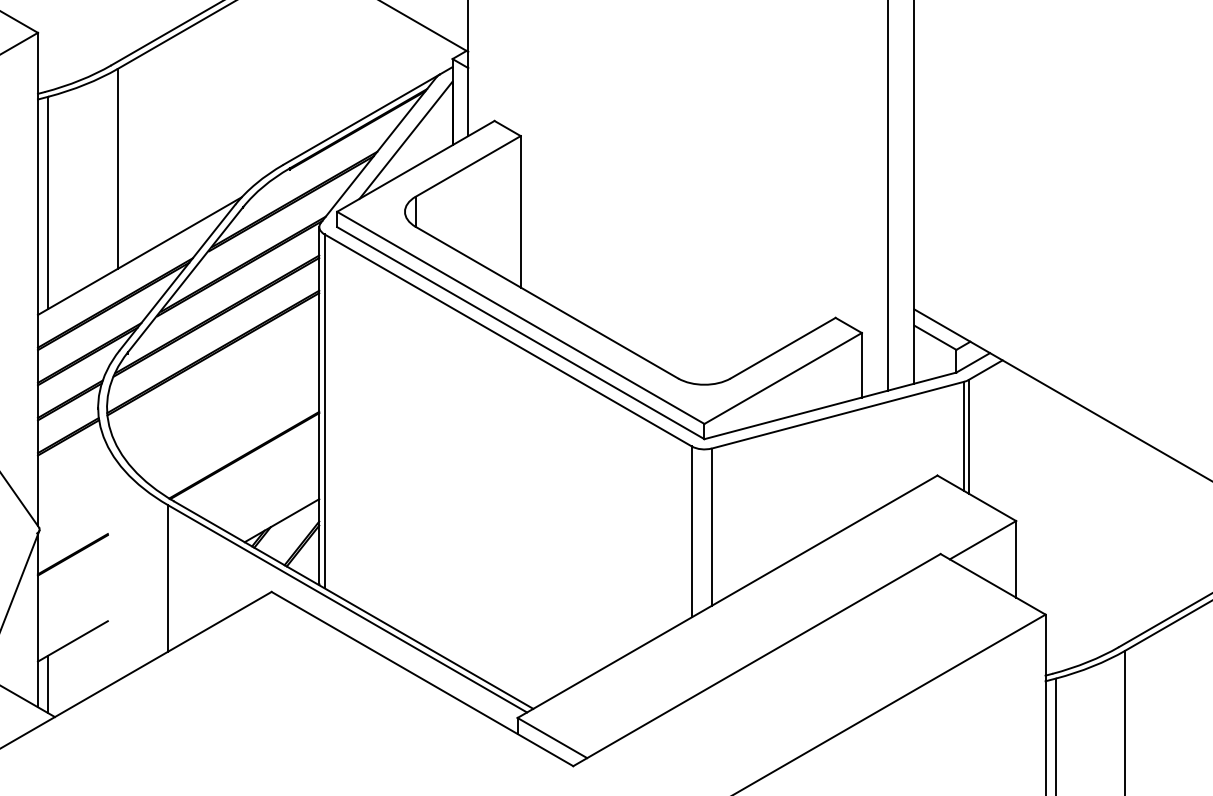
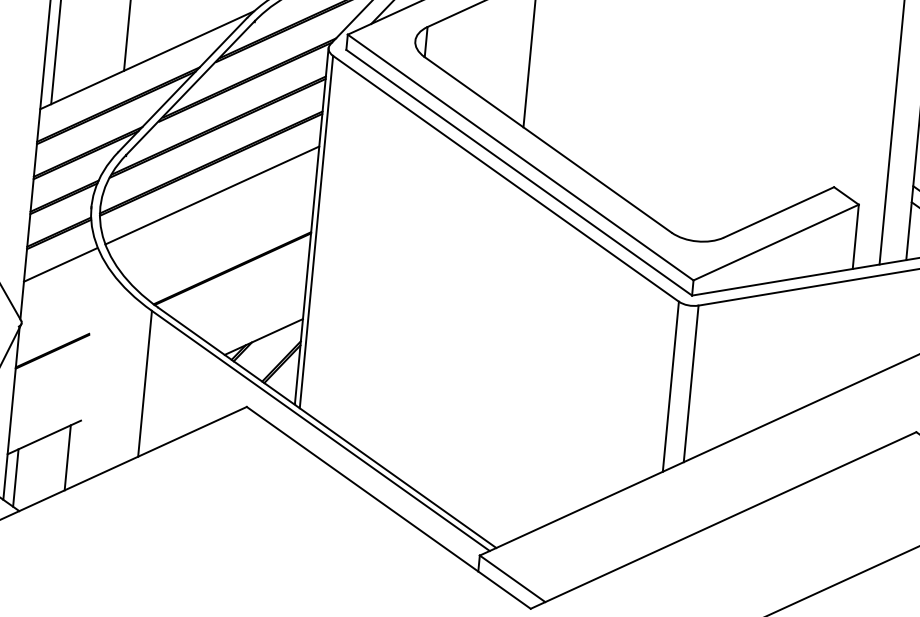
line: (217, 384) -> (212, 195), added
line: (72, 467) -> (60, 264), added
line: (98, 659) -> (68, 457), added

